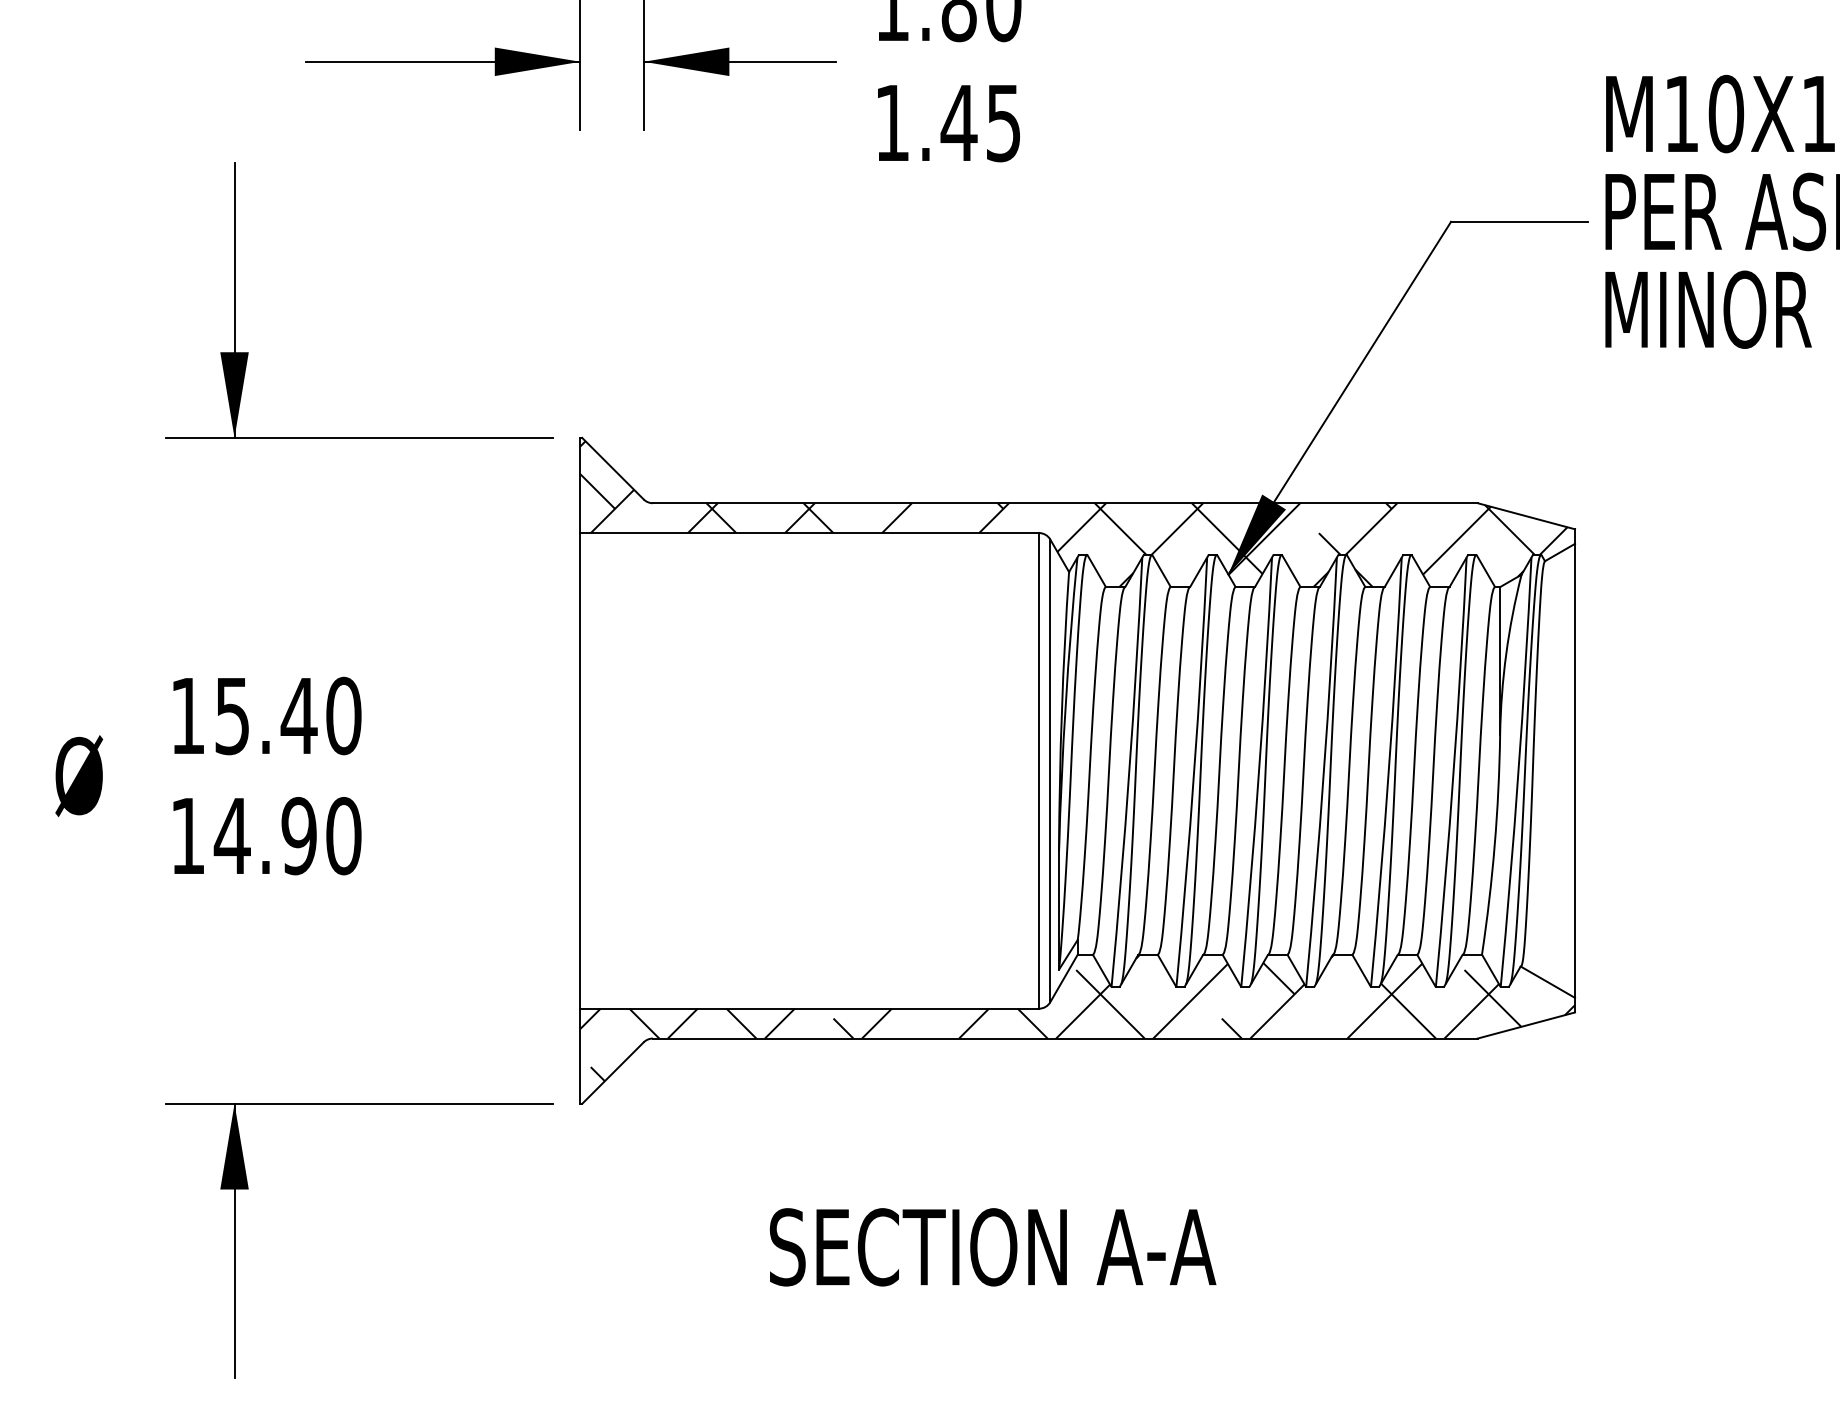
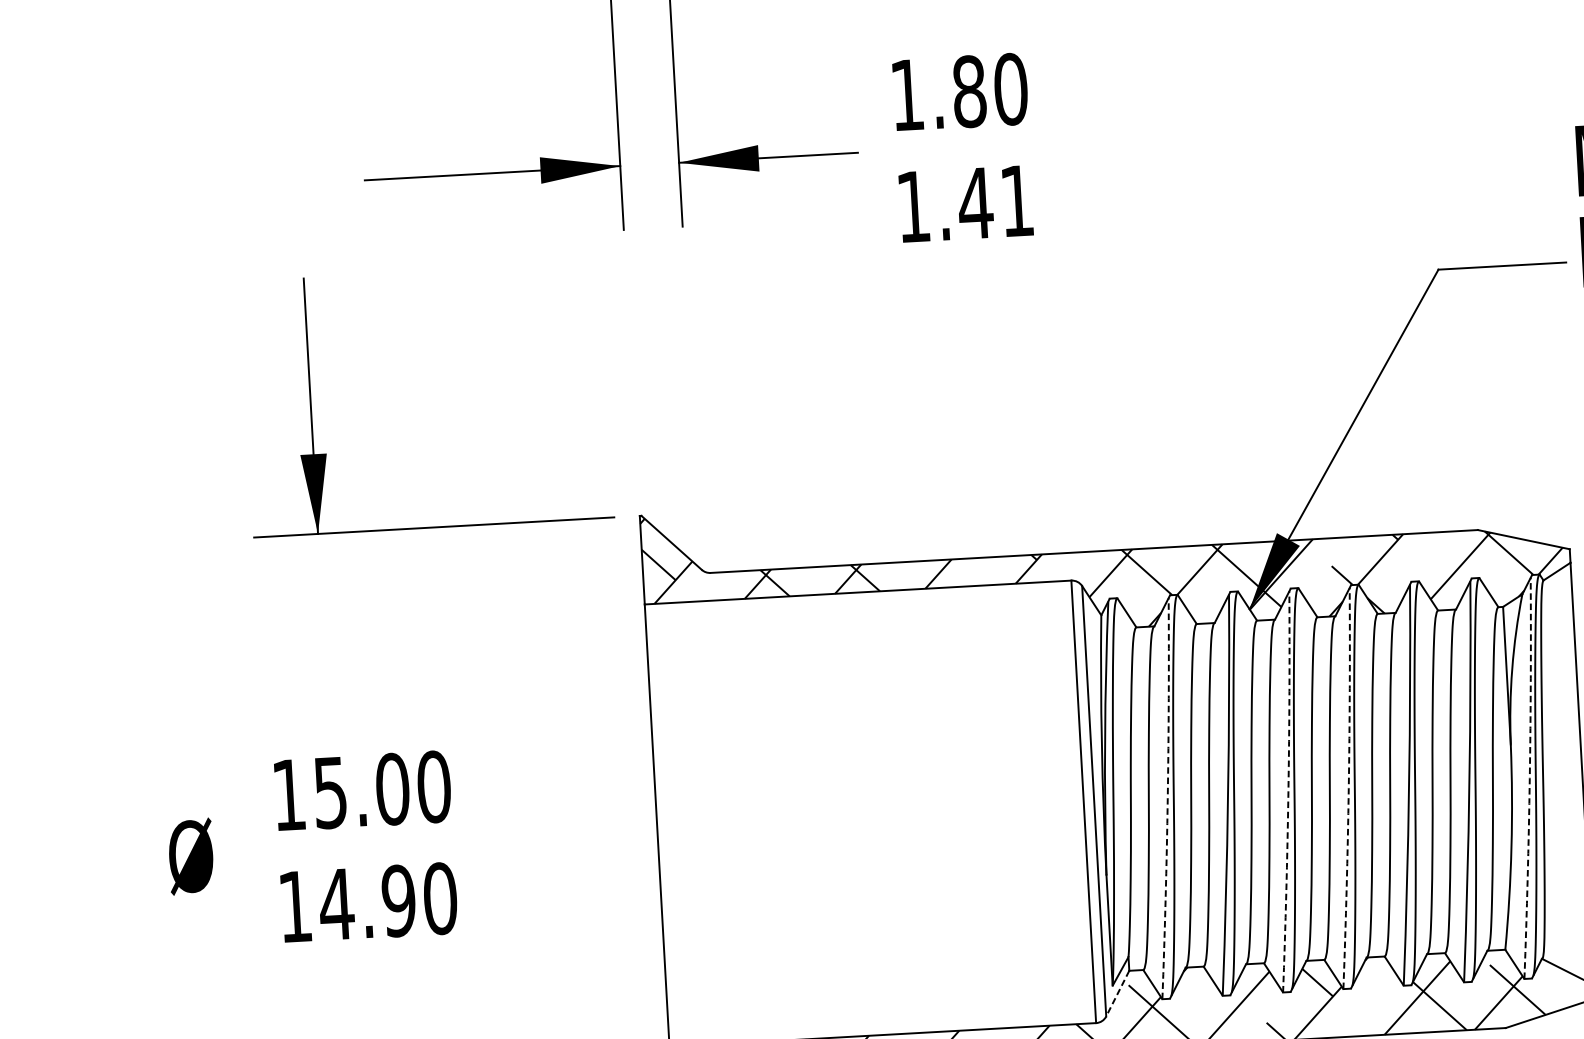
text: (1003, 123) -> (1016, 201), 1.45 -> 1.41
text: (298, 715) -> (391, 788), 15.40 -> 15.00
arc: (1129, 772) -> (1167, 798), solid -> dashed
arc: (1259, 772) -> (1288, 791), solid -> dashed
arc: (1323, 772) -> (1348, 788), solid -> dashed
arc: (1518, 772) -> (1529, 778), solid -> dashed
line: (1063, 978) -> (1117, 993), solid -> dashed

